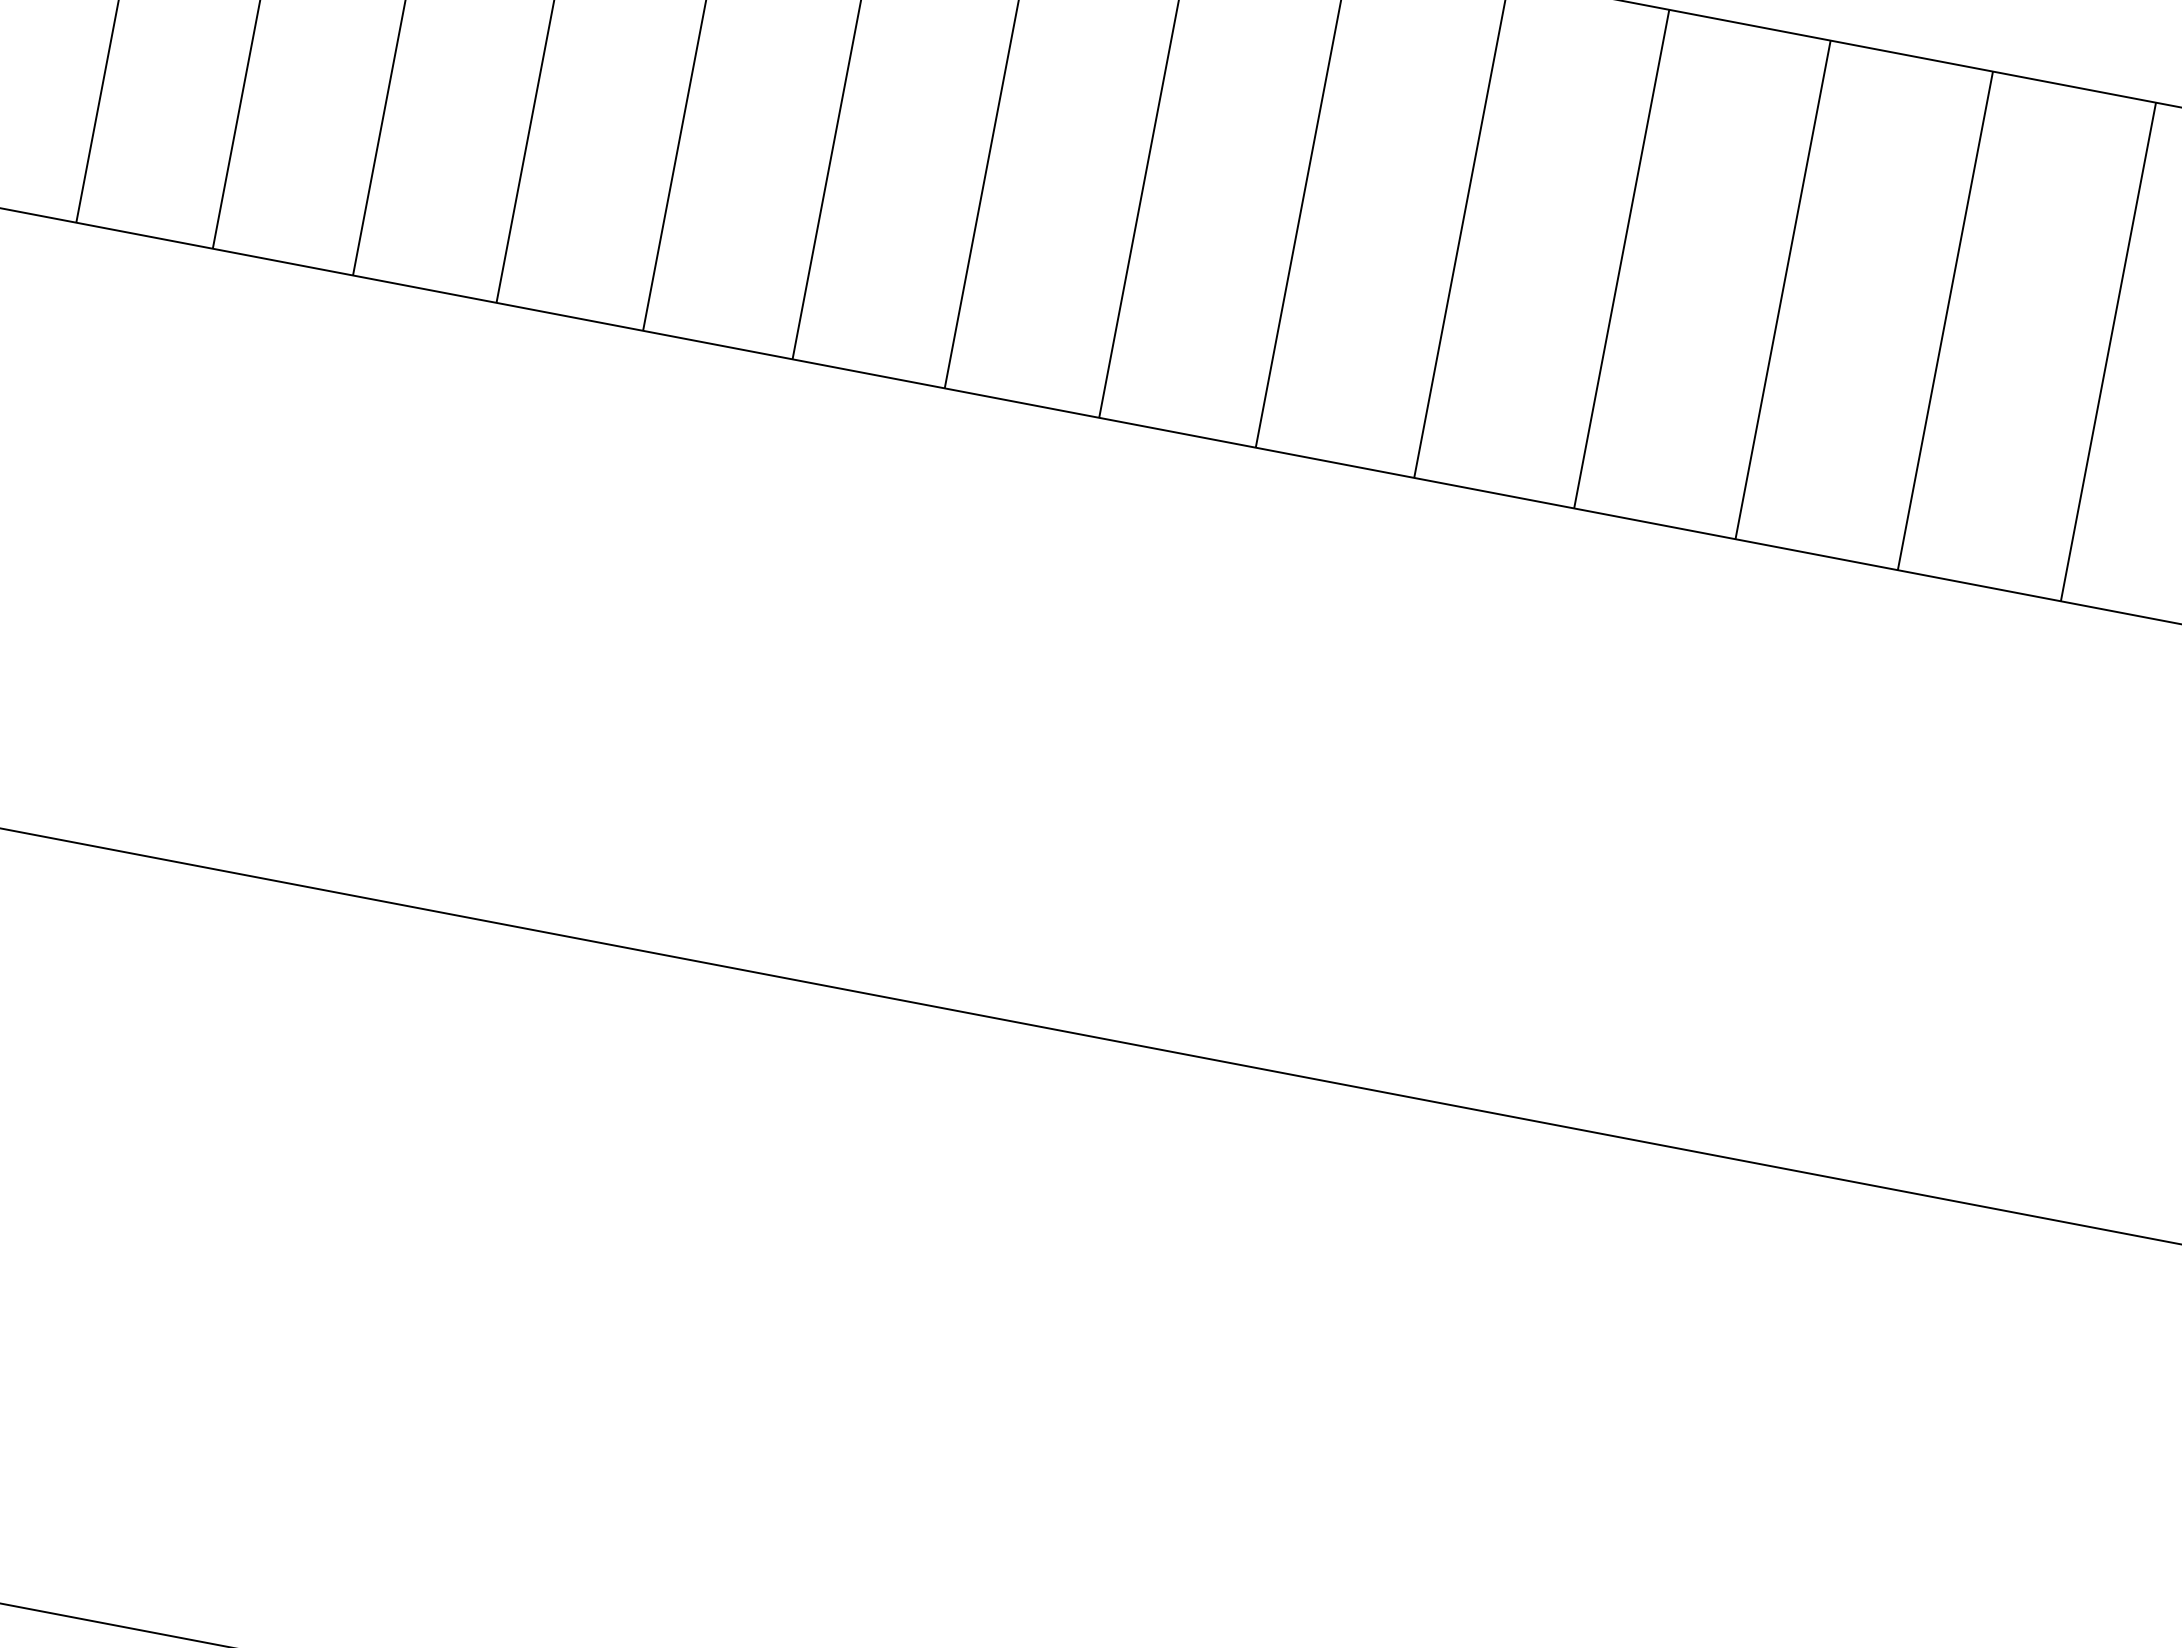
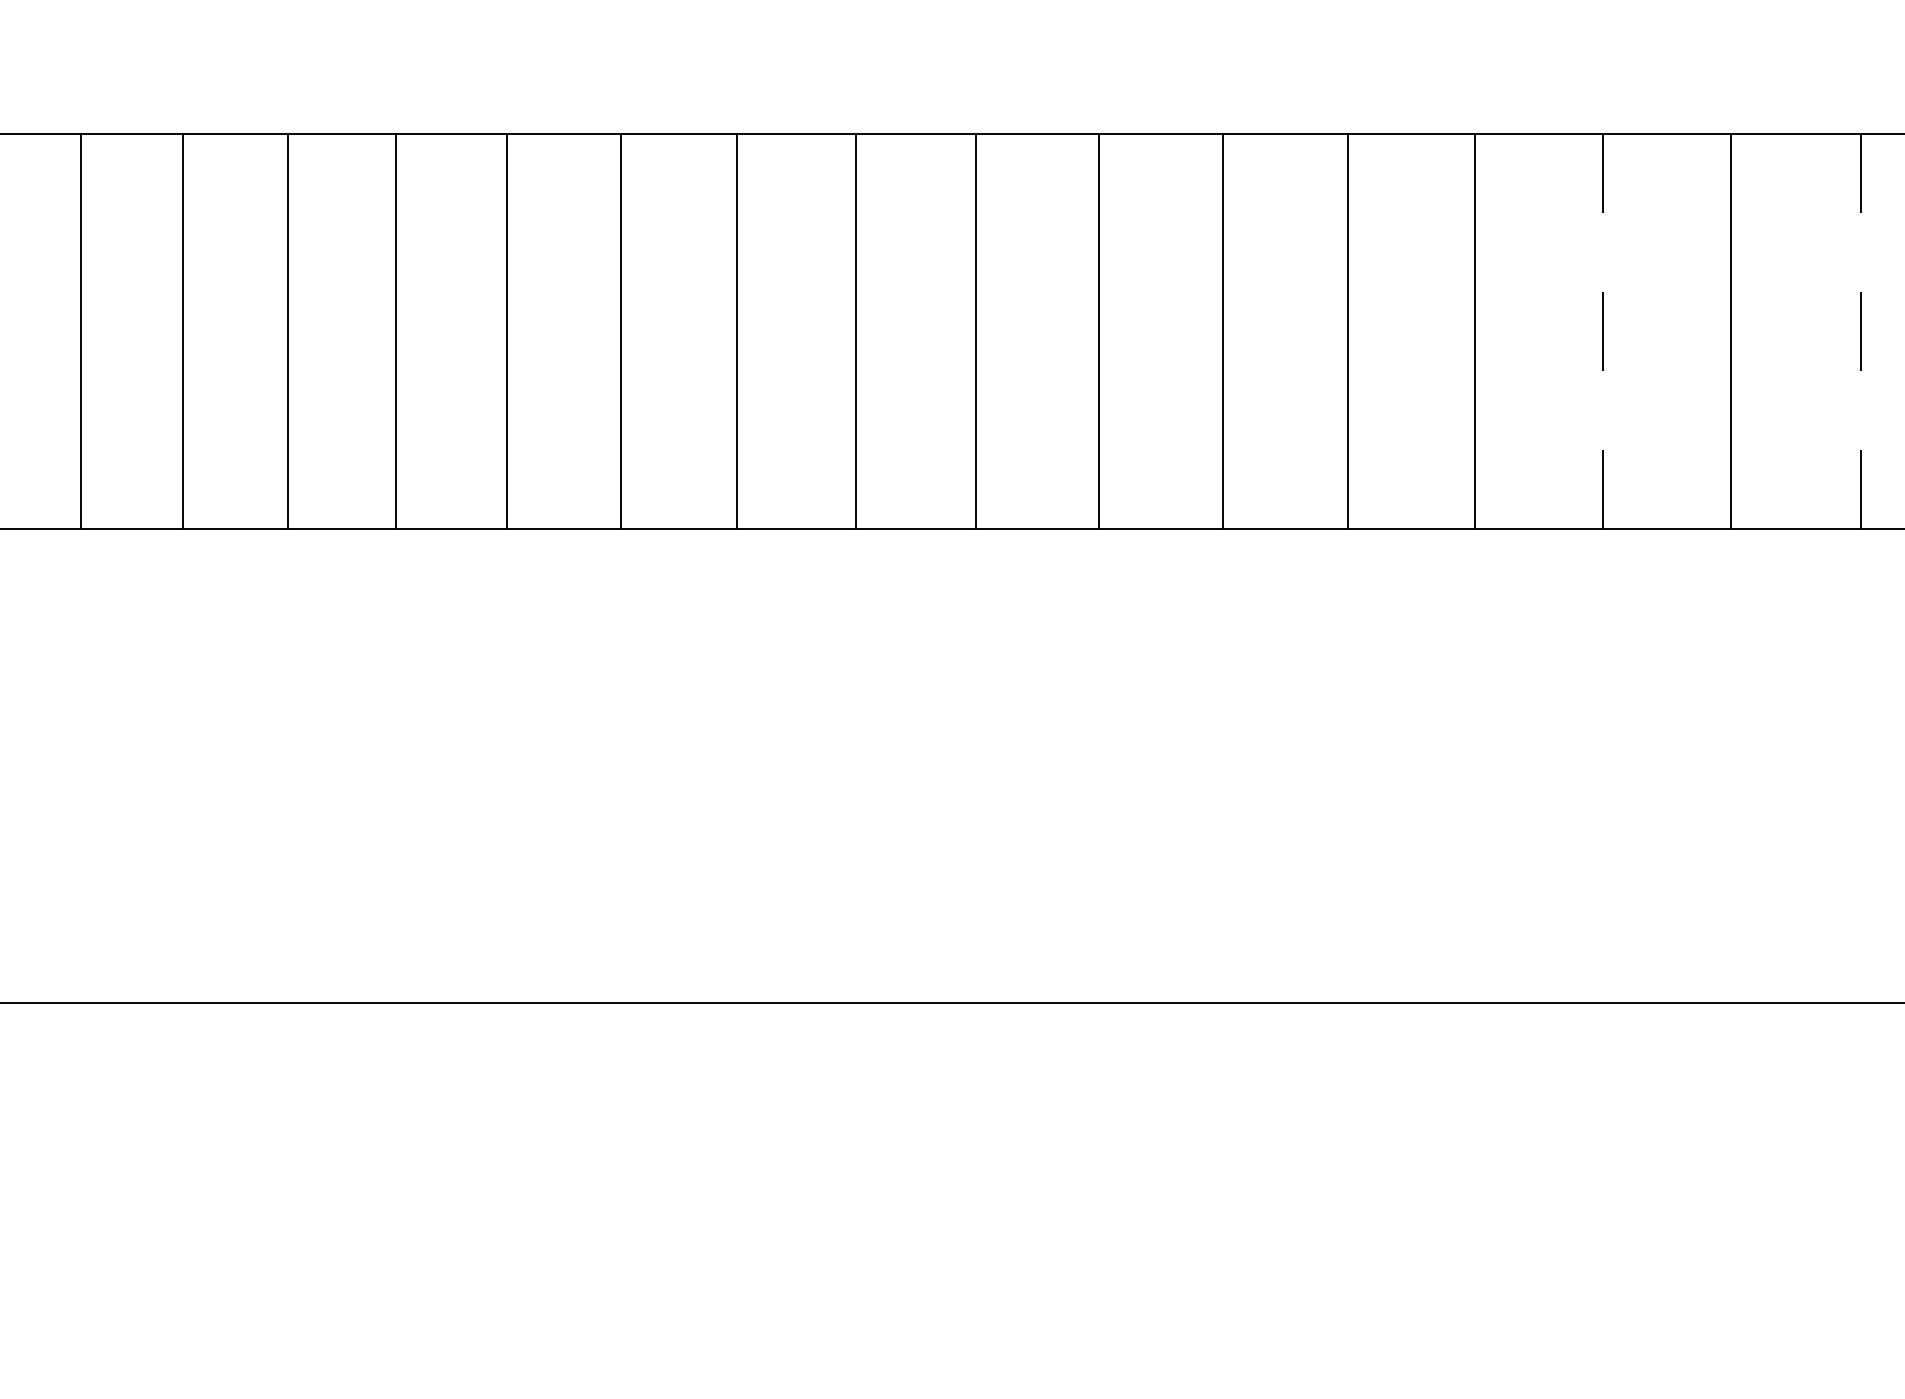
line: (1782, 290) -> (1602, 331), solid -> dashed
line: (2108, 352) -> (1860, 331), solid -> dashed

